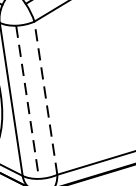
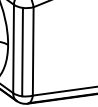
line: (46, 96) -> (33, 50), dashed -> solid
line: (27, 102) -> (22, 52), dashed -> solid

